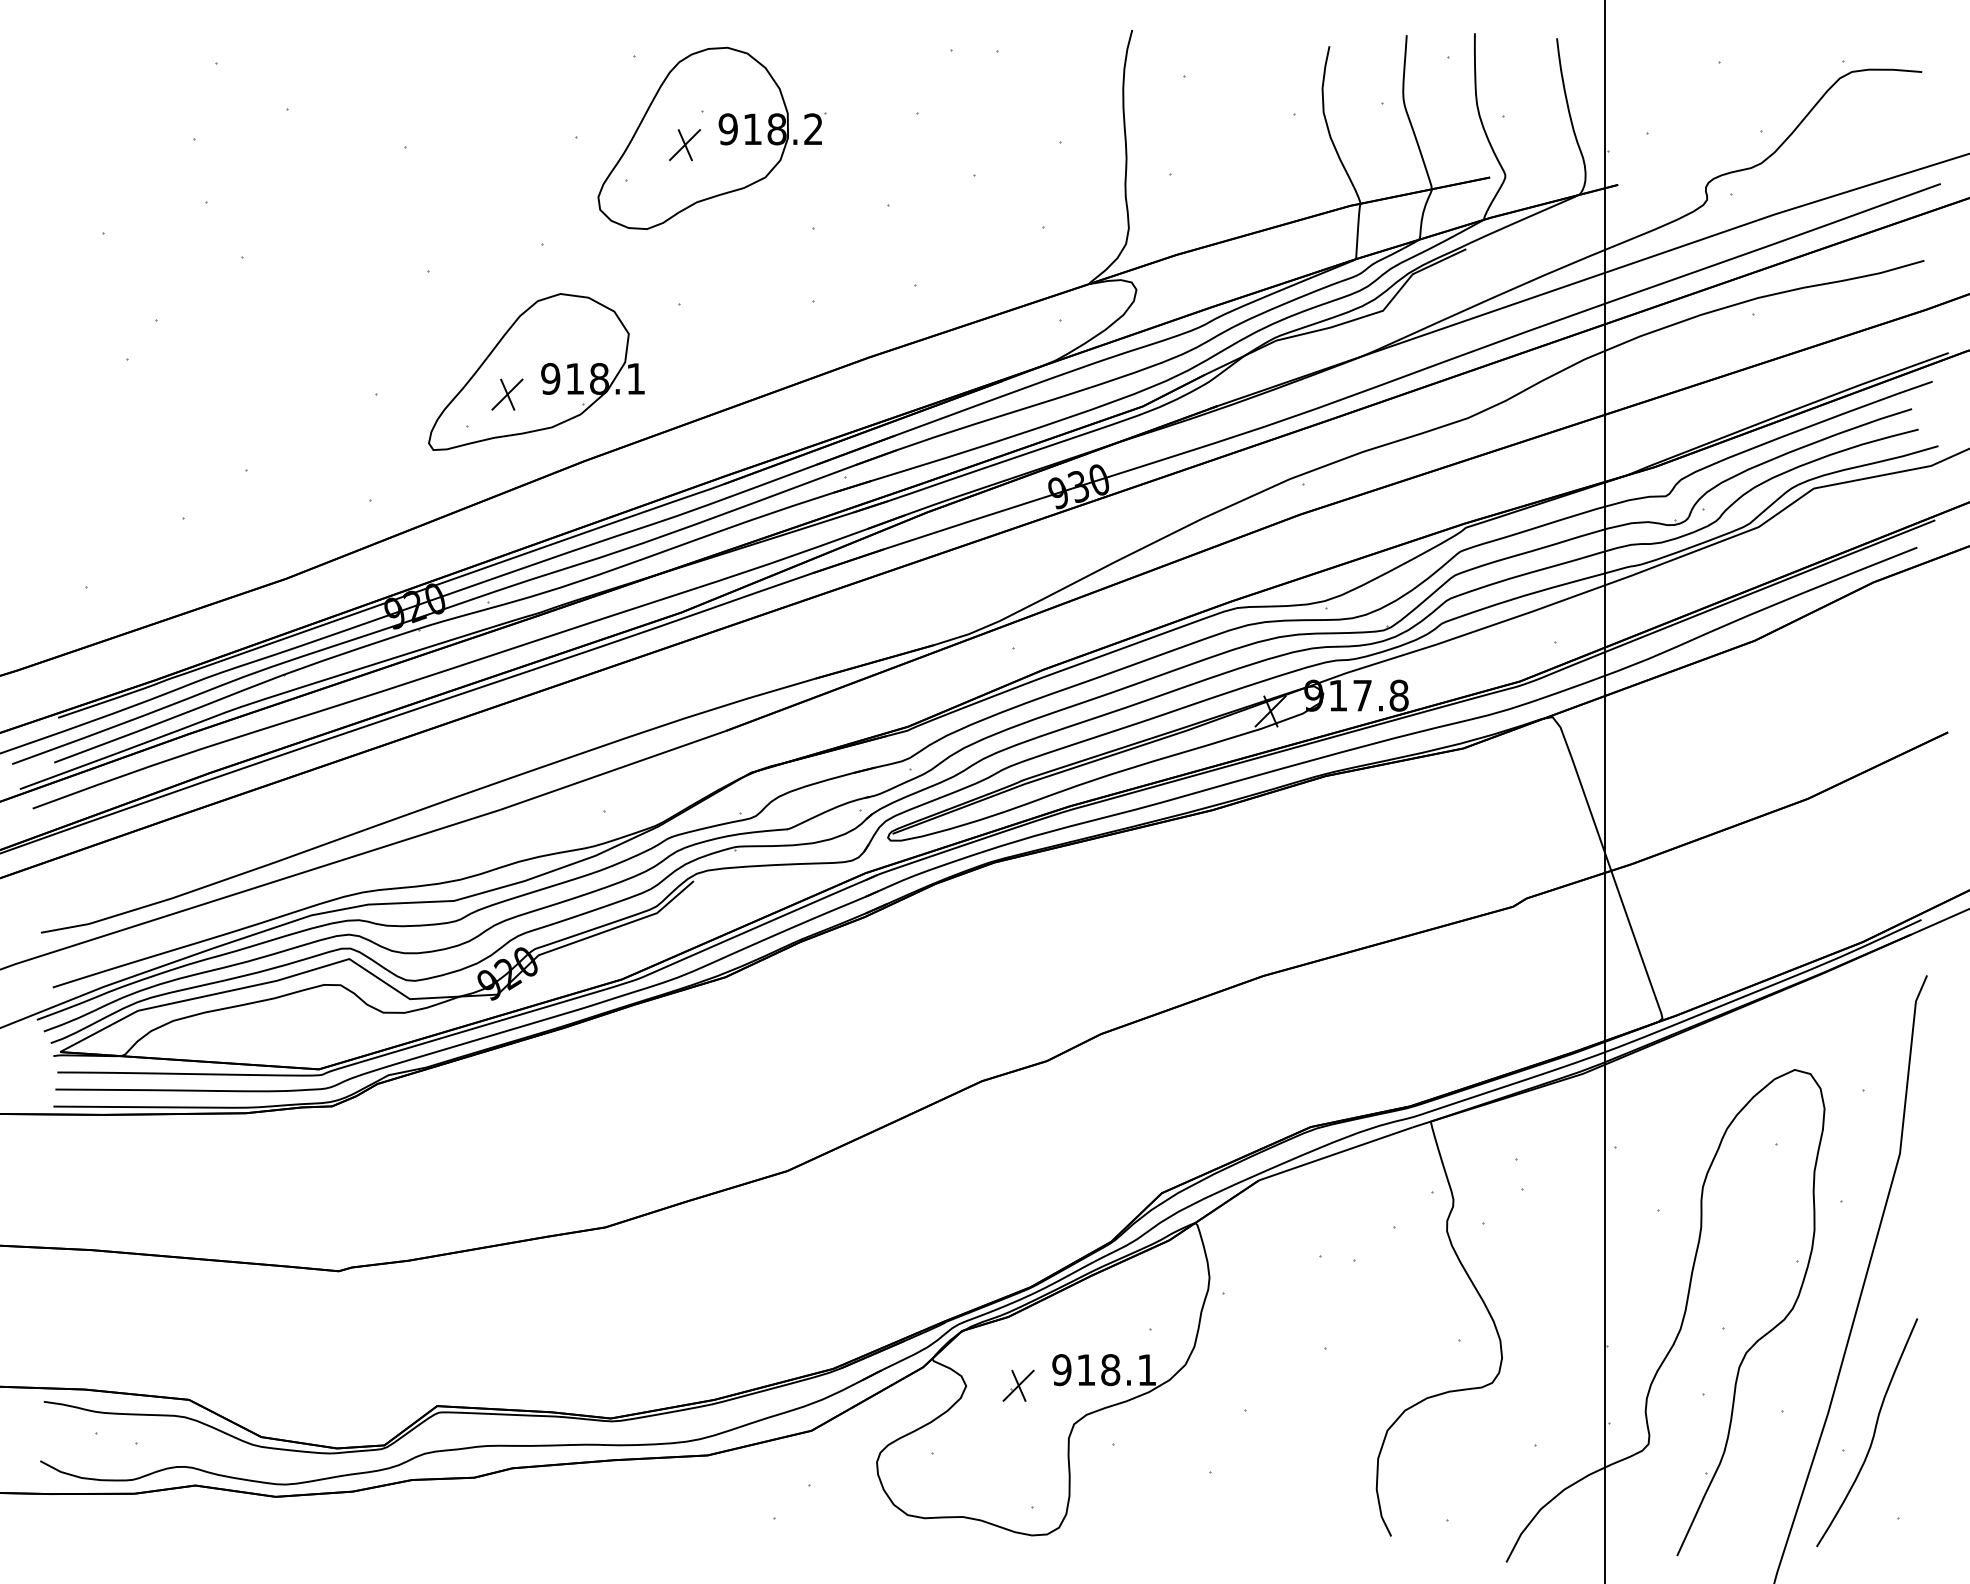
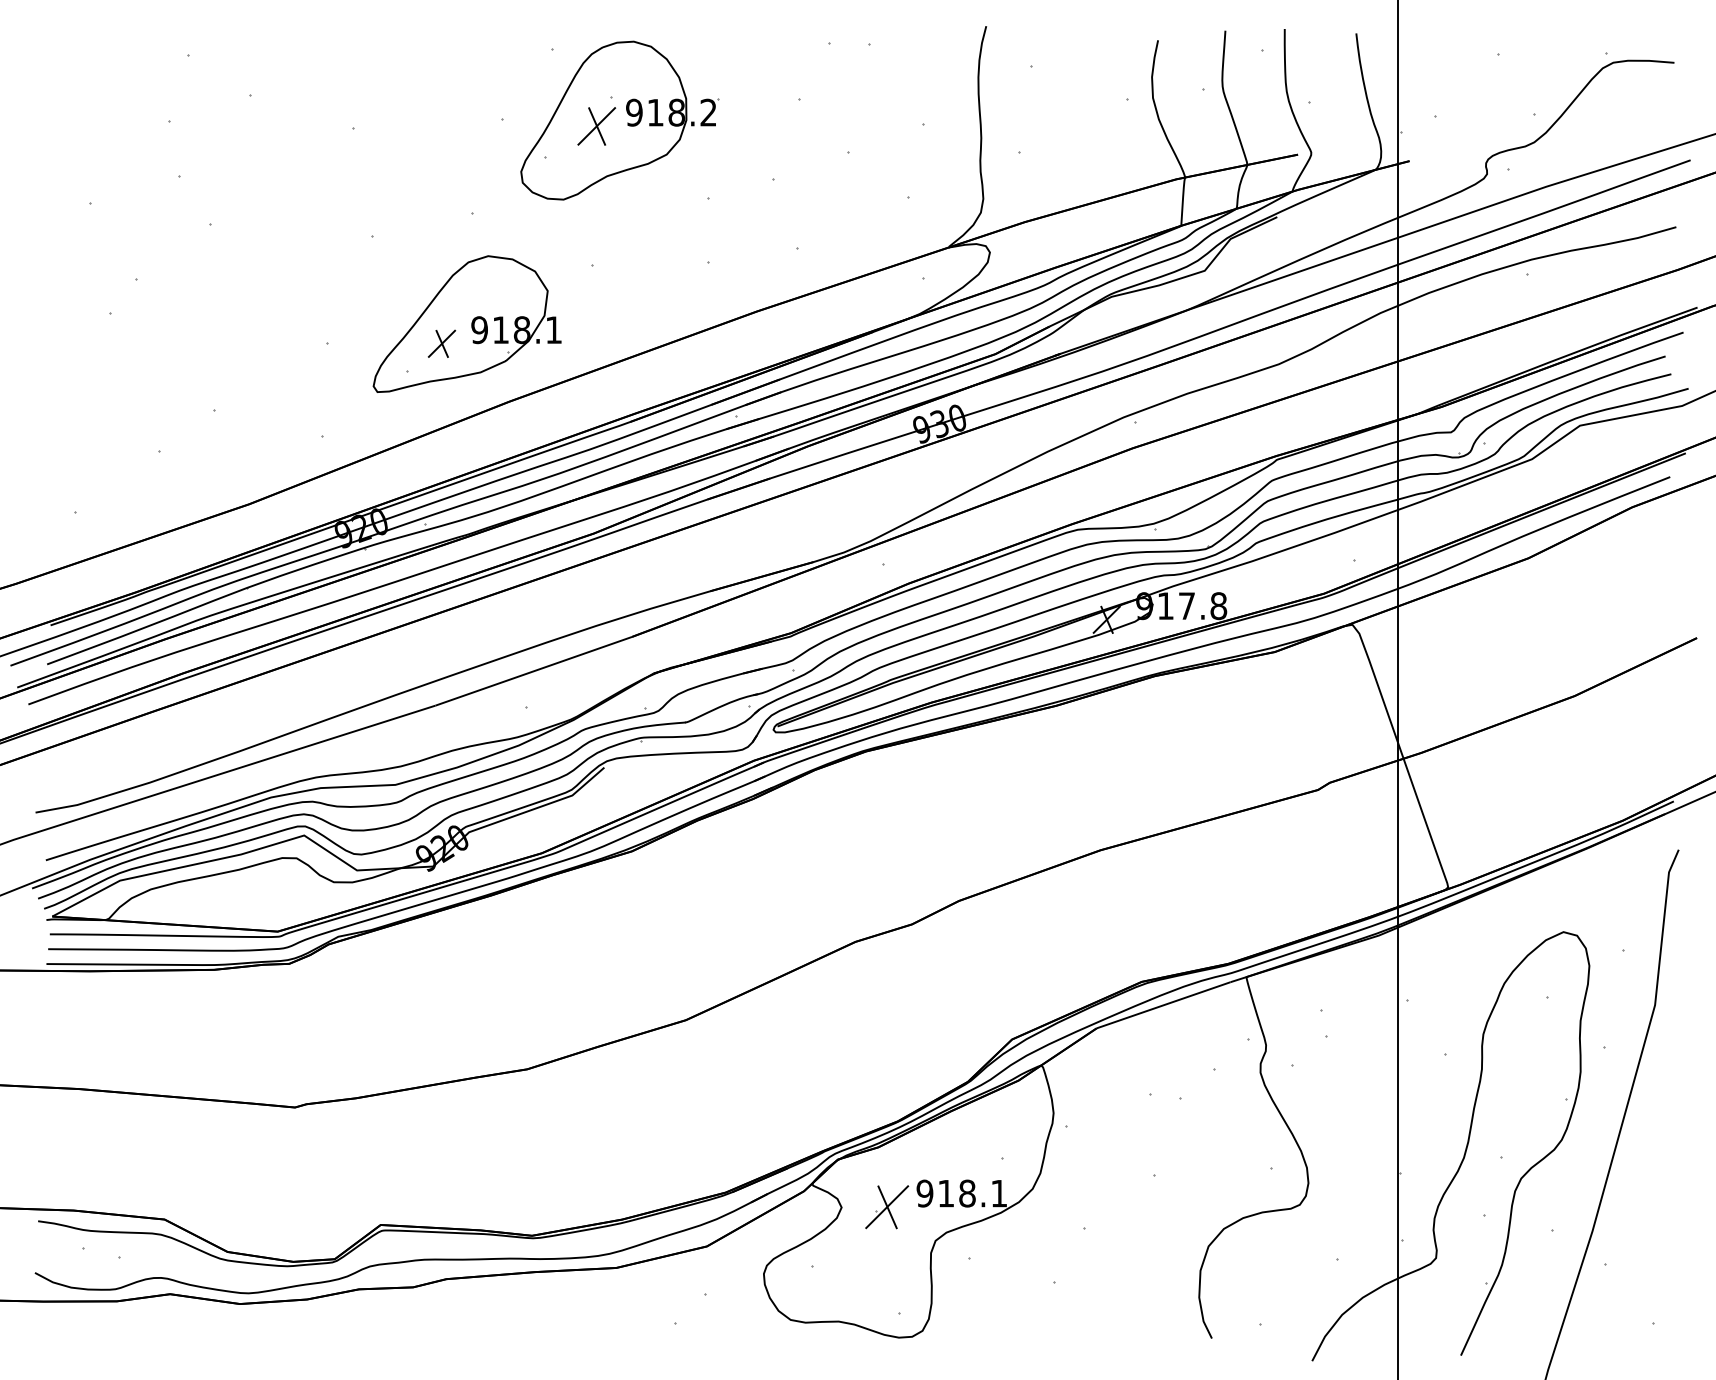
part: (684, 145) -> (596, 126), size x1.4
part: (1018, 1386) -> (887, 1207), size x1.6
curve: (1872, 1434) -> (1631, 1249), removed

